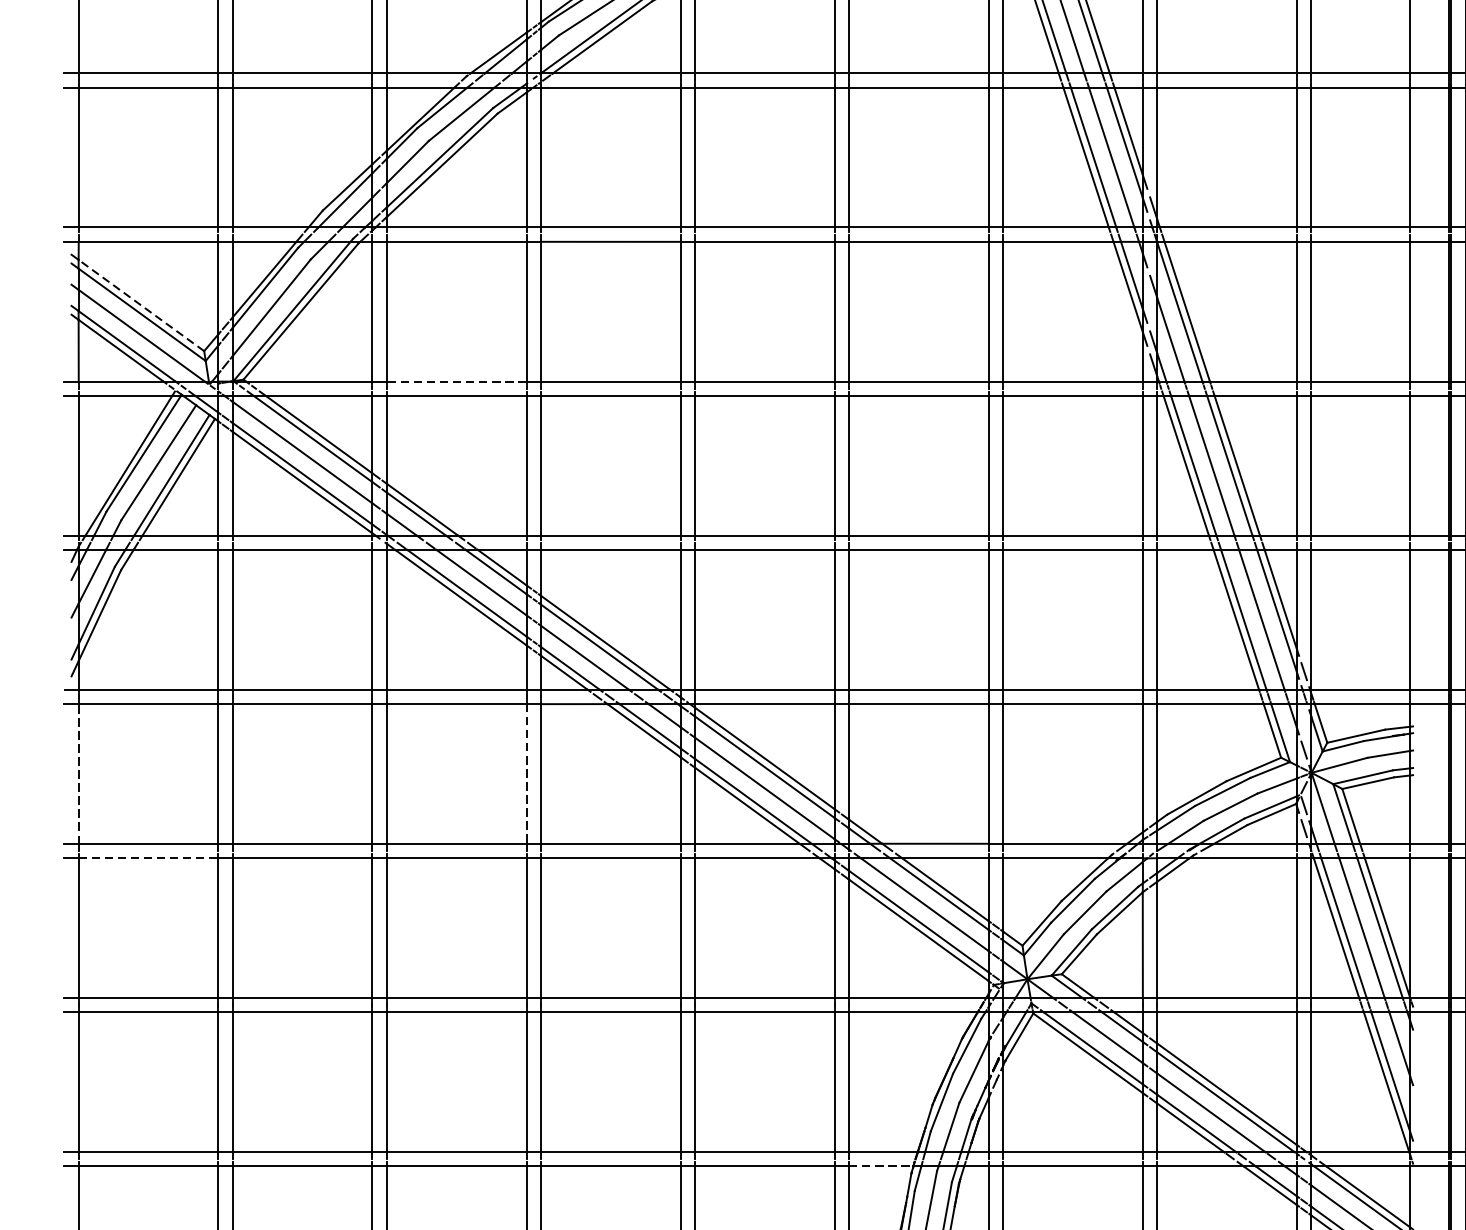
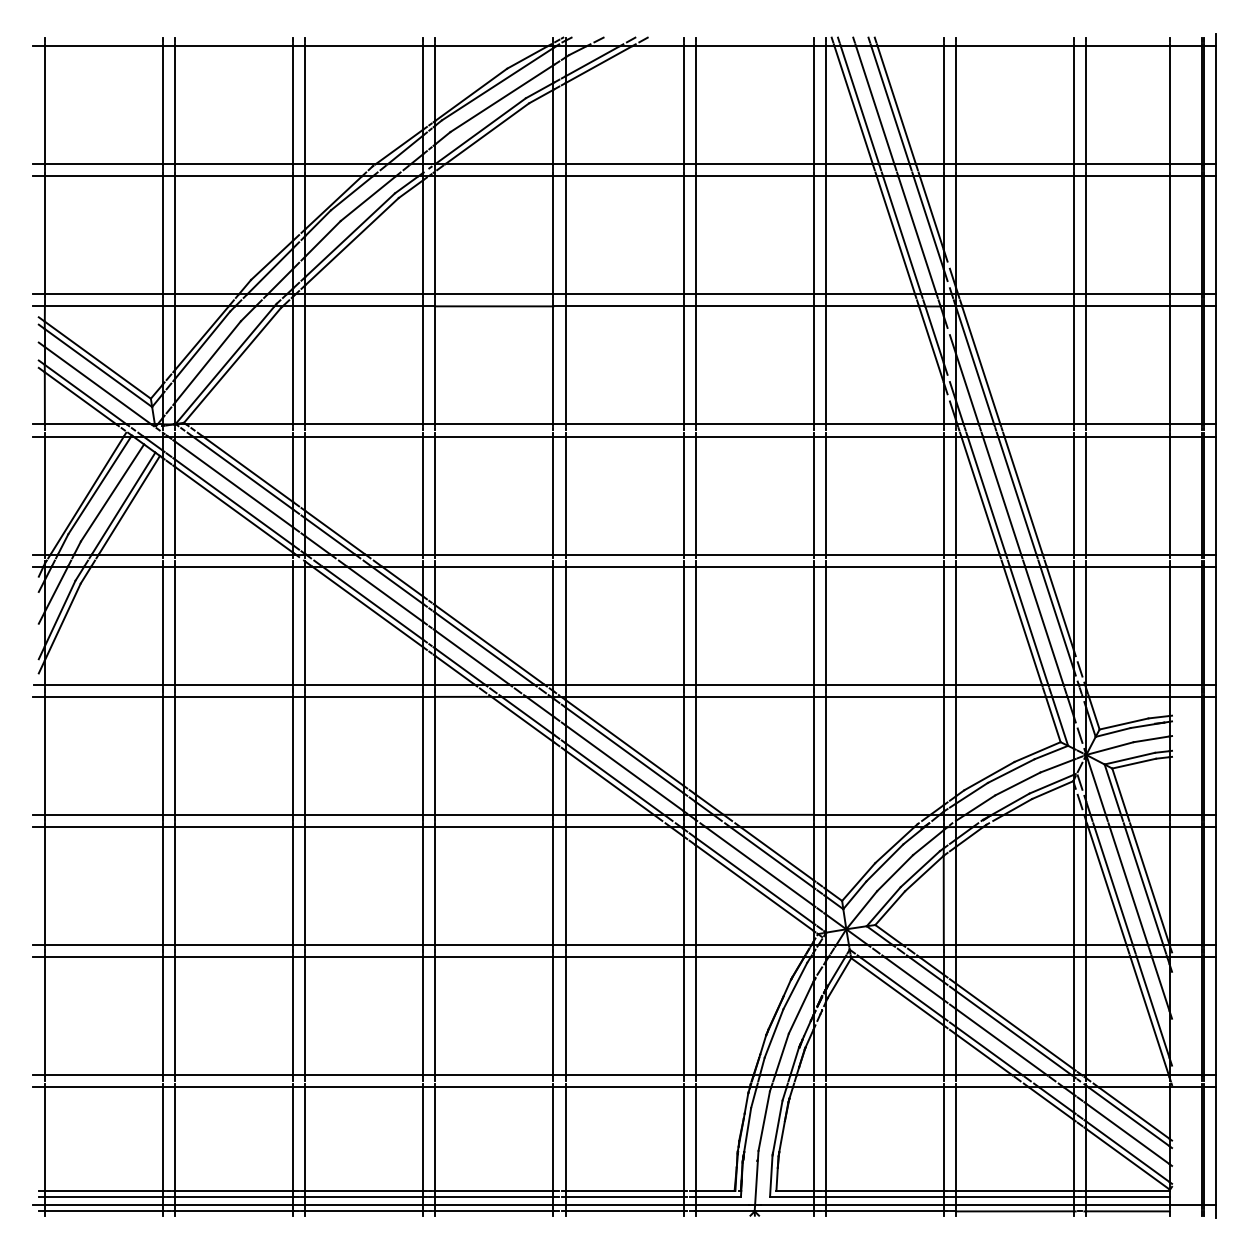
line: (141, 304) -> (97, 359), dashed -> solid
line: (457, 381) -> (364, 424), dashed -> solid
line: (78, 773) -> (44, 755), dashed -> solid
line: (526, 773) -> (423, 755), dashed -> solid
line: (148, 858) -> (103, 827), dashed -> solid
line: (882, 1166) -> (723, 1087), dashed -> solid

